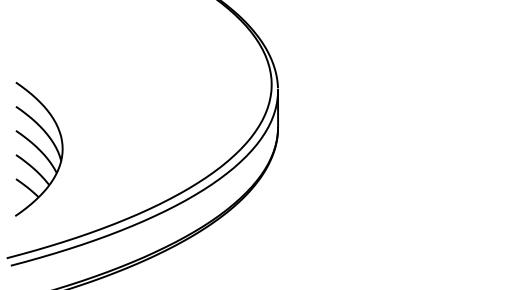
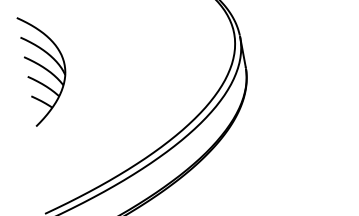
part: (39, 149) -> (45, 68), moved

